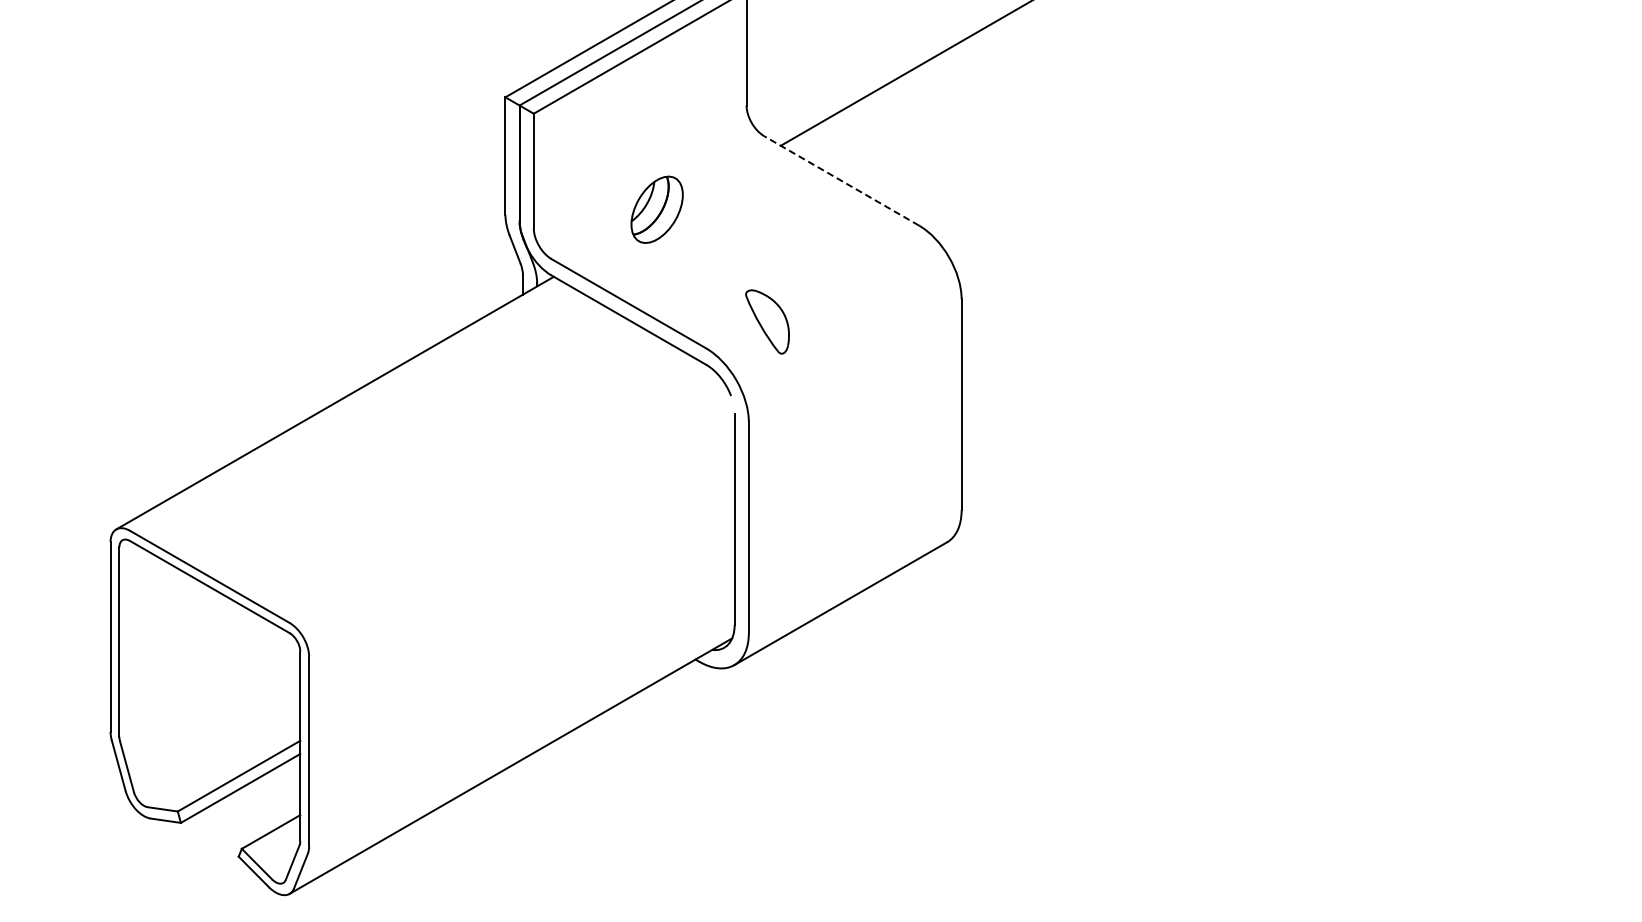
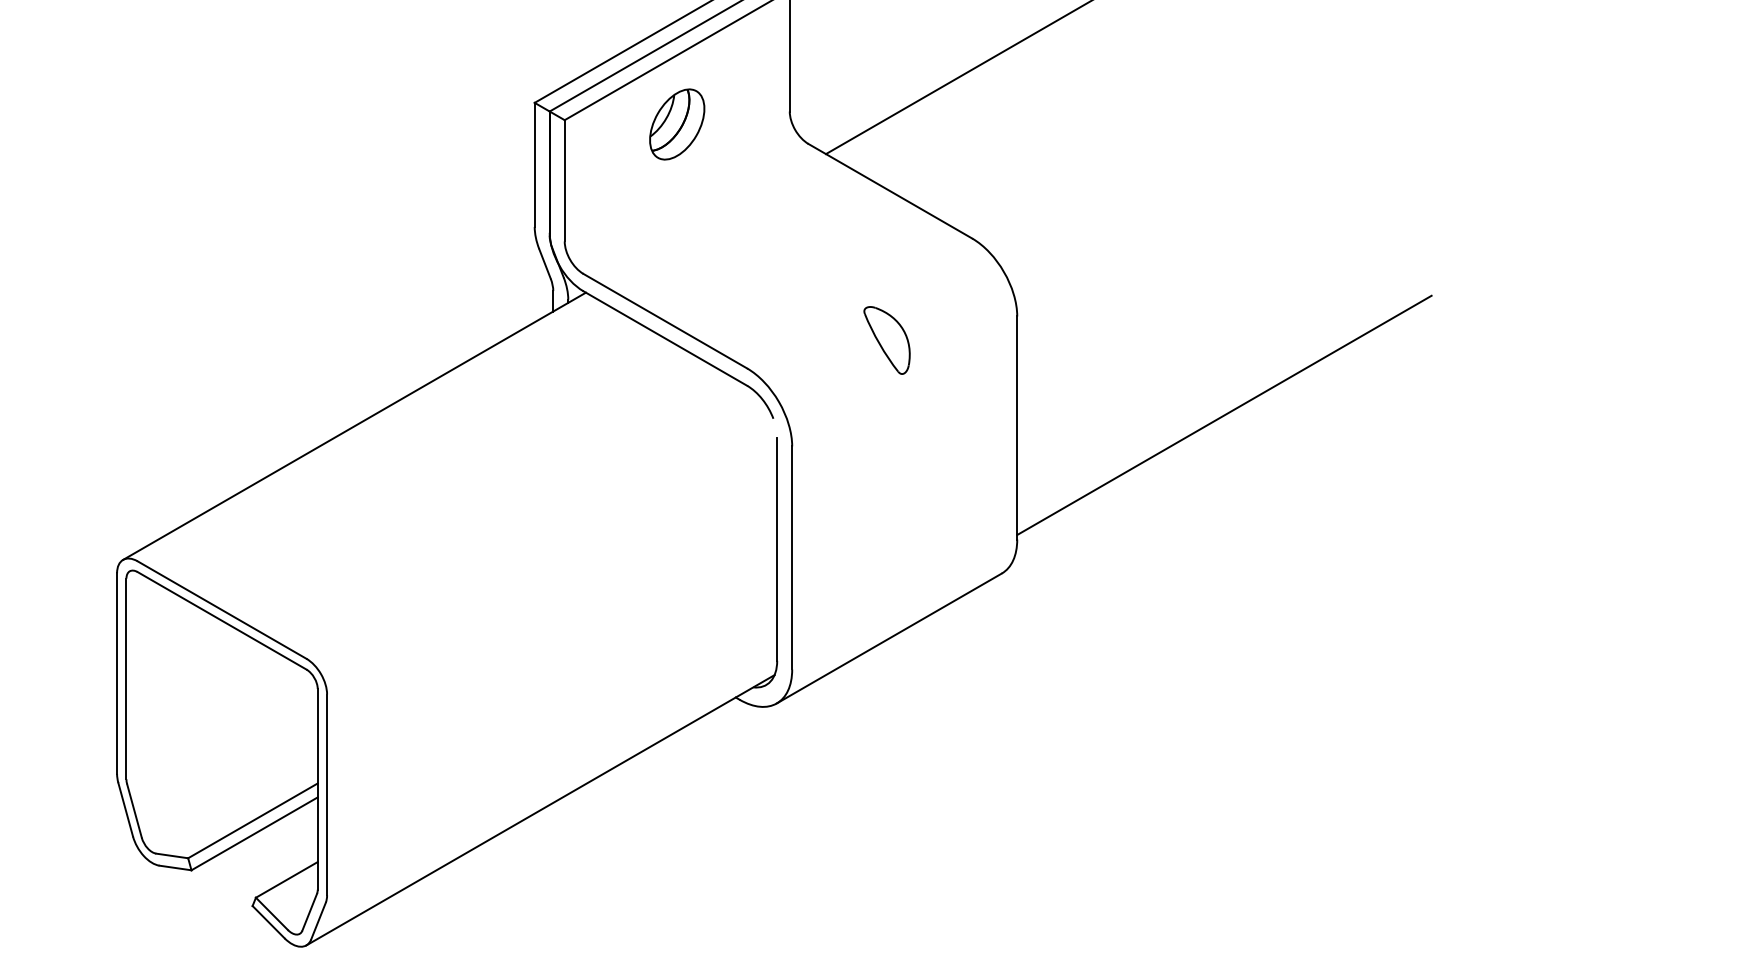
line: (841, 180) -> (890, 190), dashed -> solid
part: (656, 209) -> (676, 124), moved
part: (767, 321) -> (887, 339), moved
line: (1157, 392) -> (1224, 415), added

